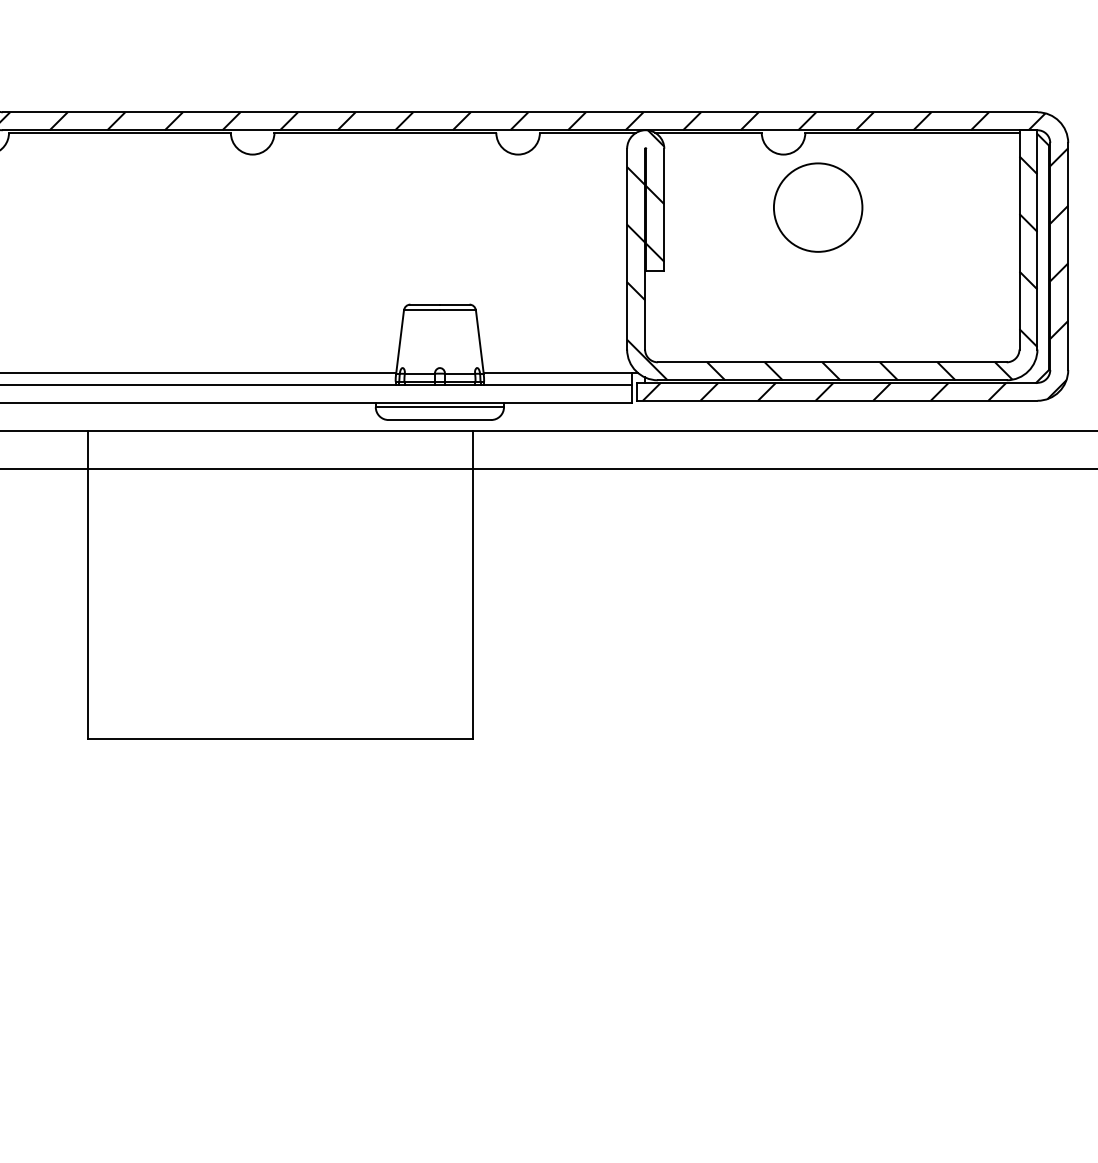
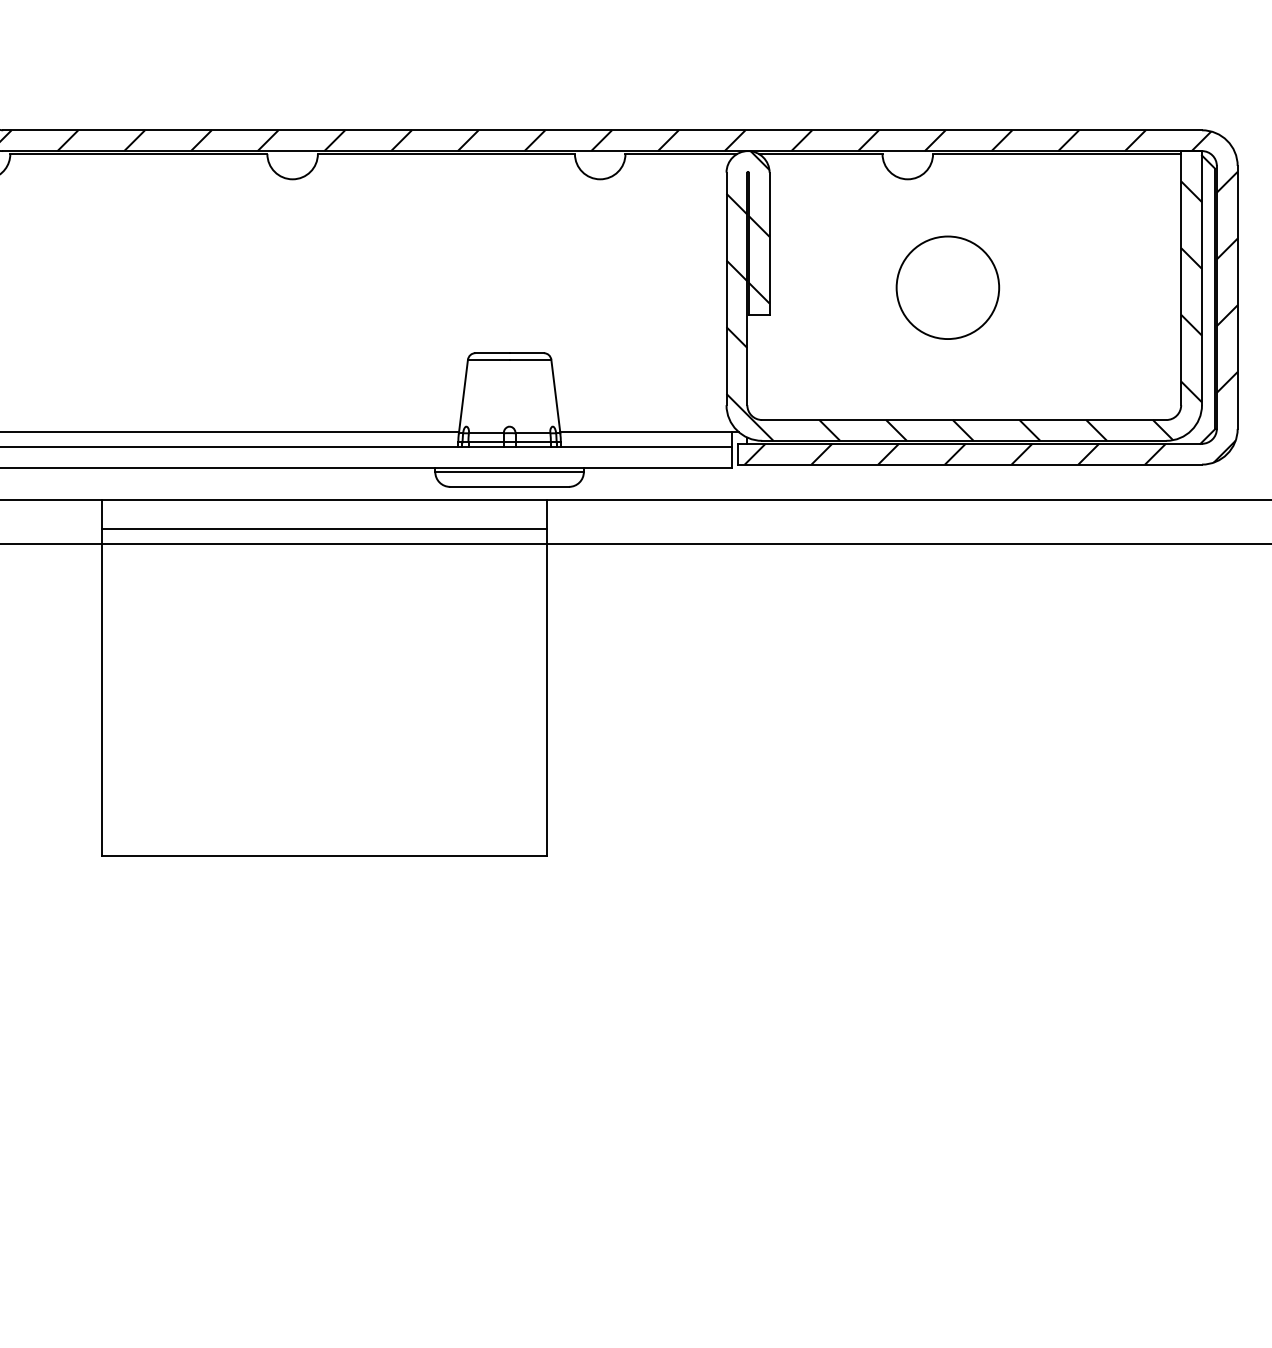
circle: (817, 207) -> (947, 287), moved
line: (280, 456) -> (324, 529), added

